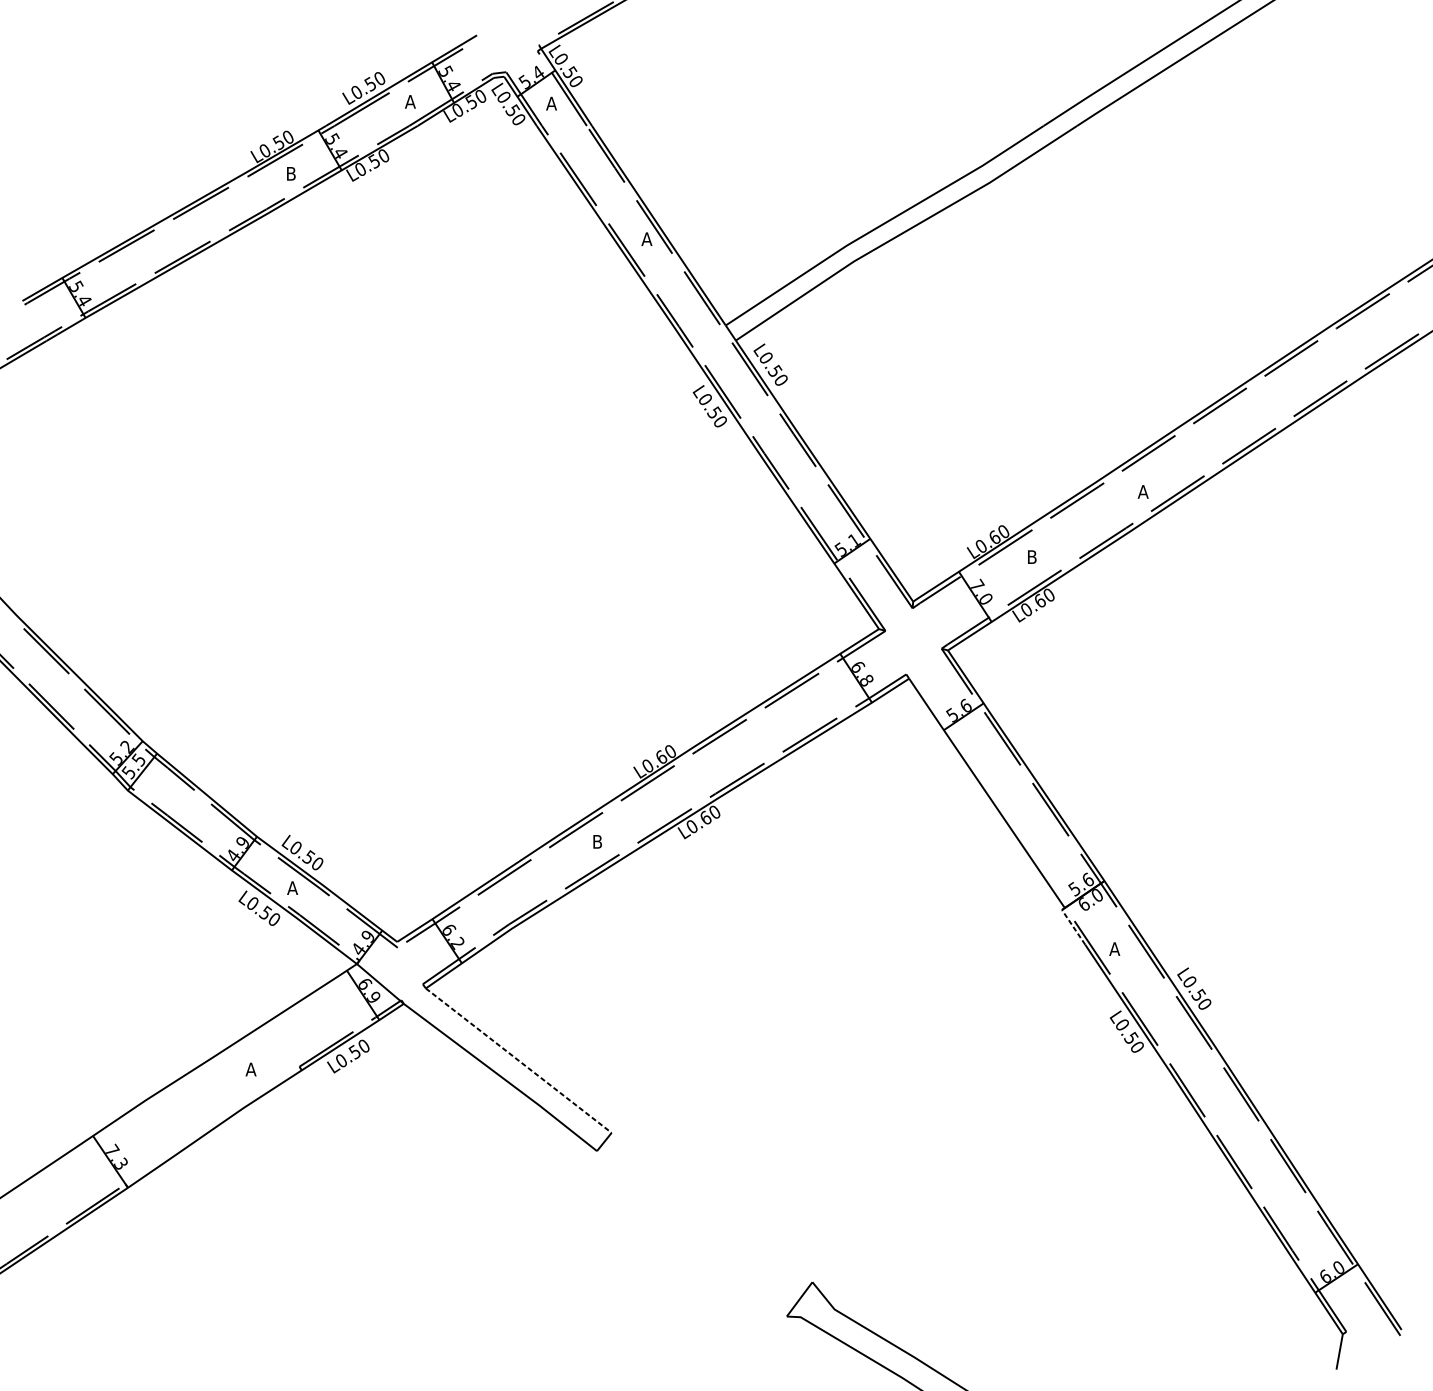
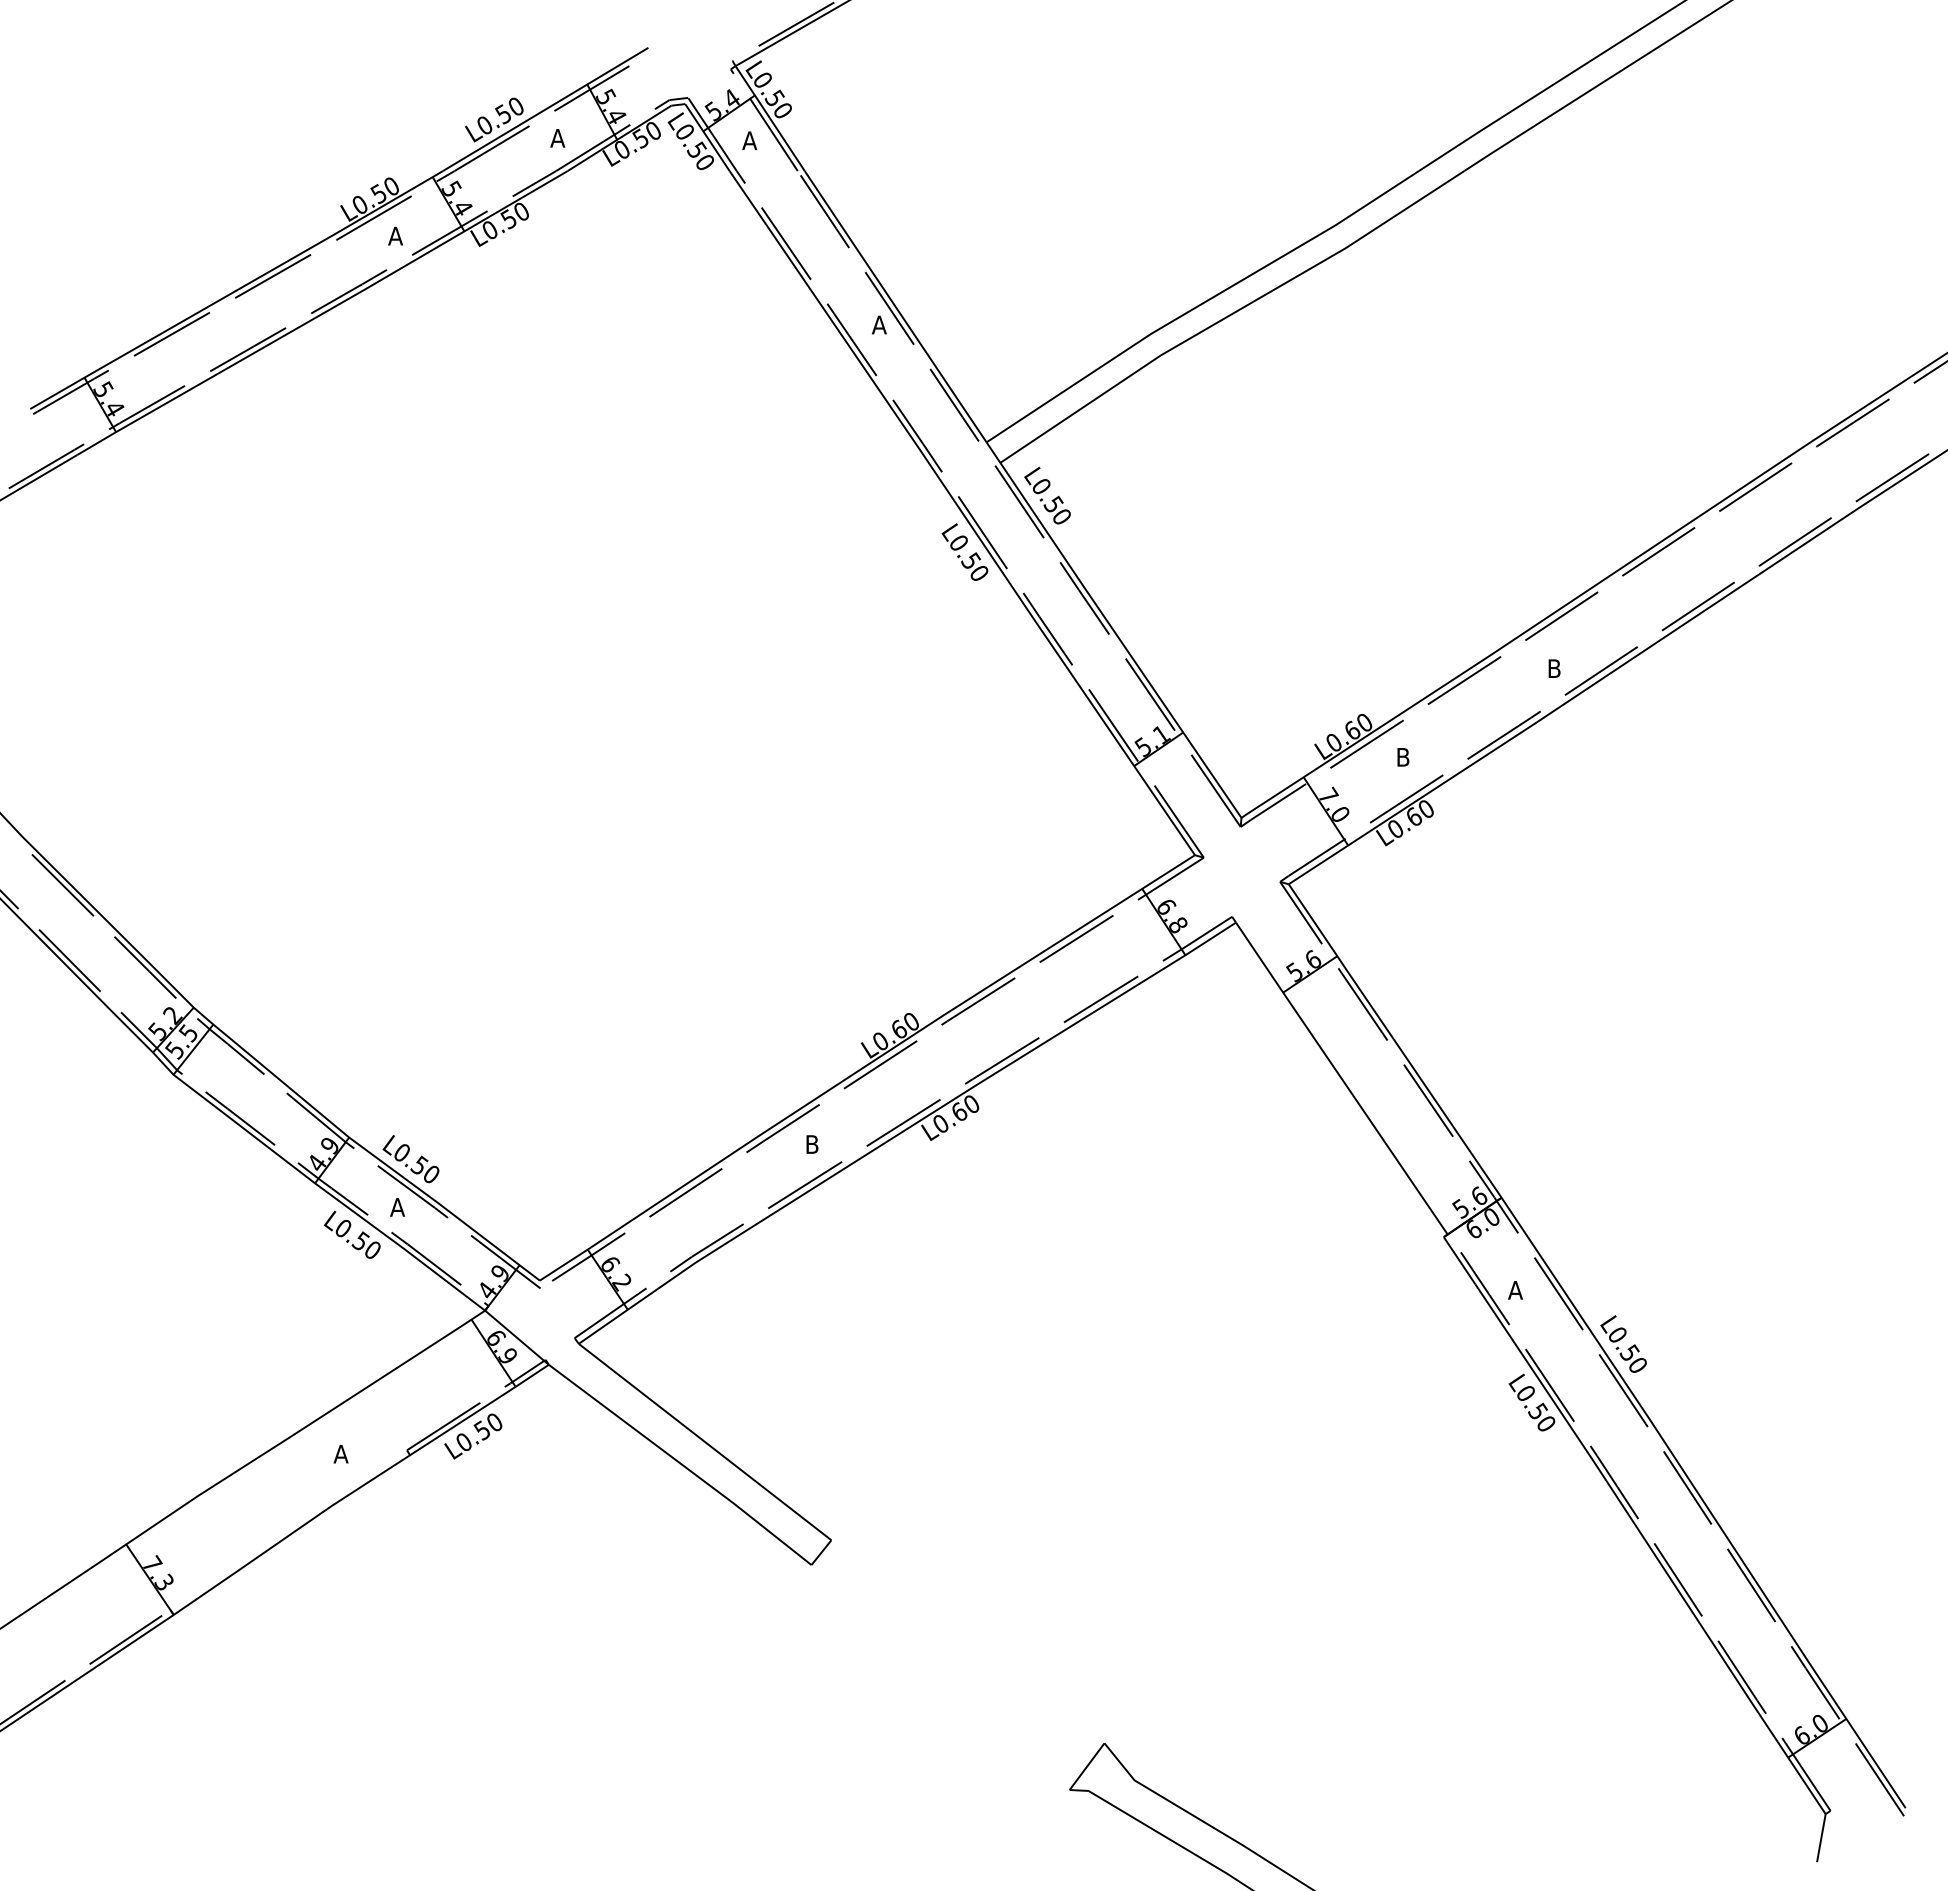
text: (291, 173) -> (395, 235), B -> A
text: (1142, 491) -> (1553, 668), A -> B
line: (1073, 927) -> (1459, 1260), dashed -> solid
line: (519, 1060) -> (705, 1442), dashed -> solid

